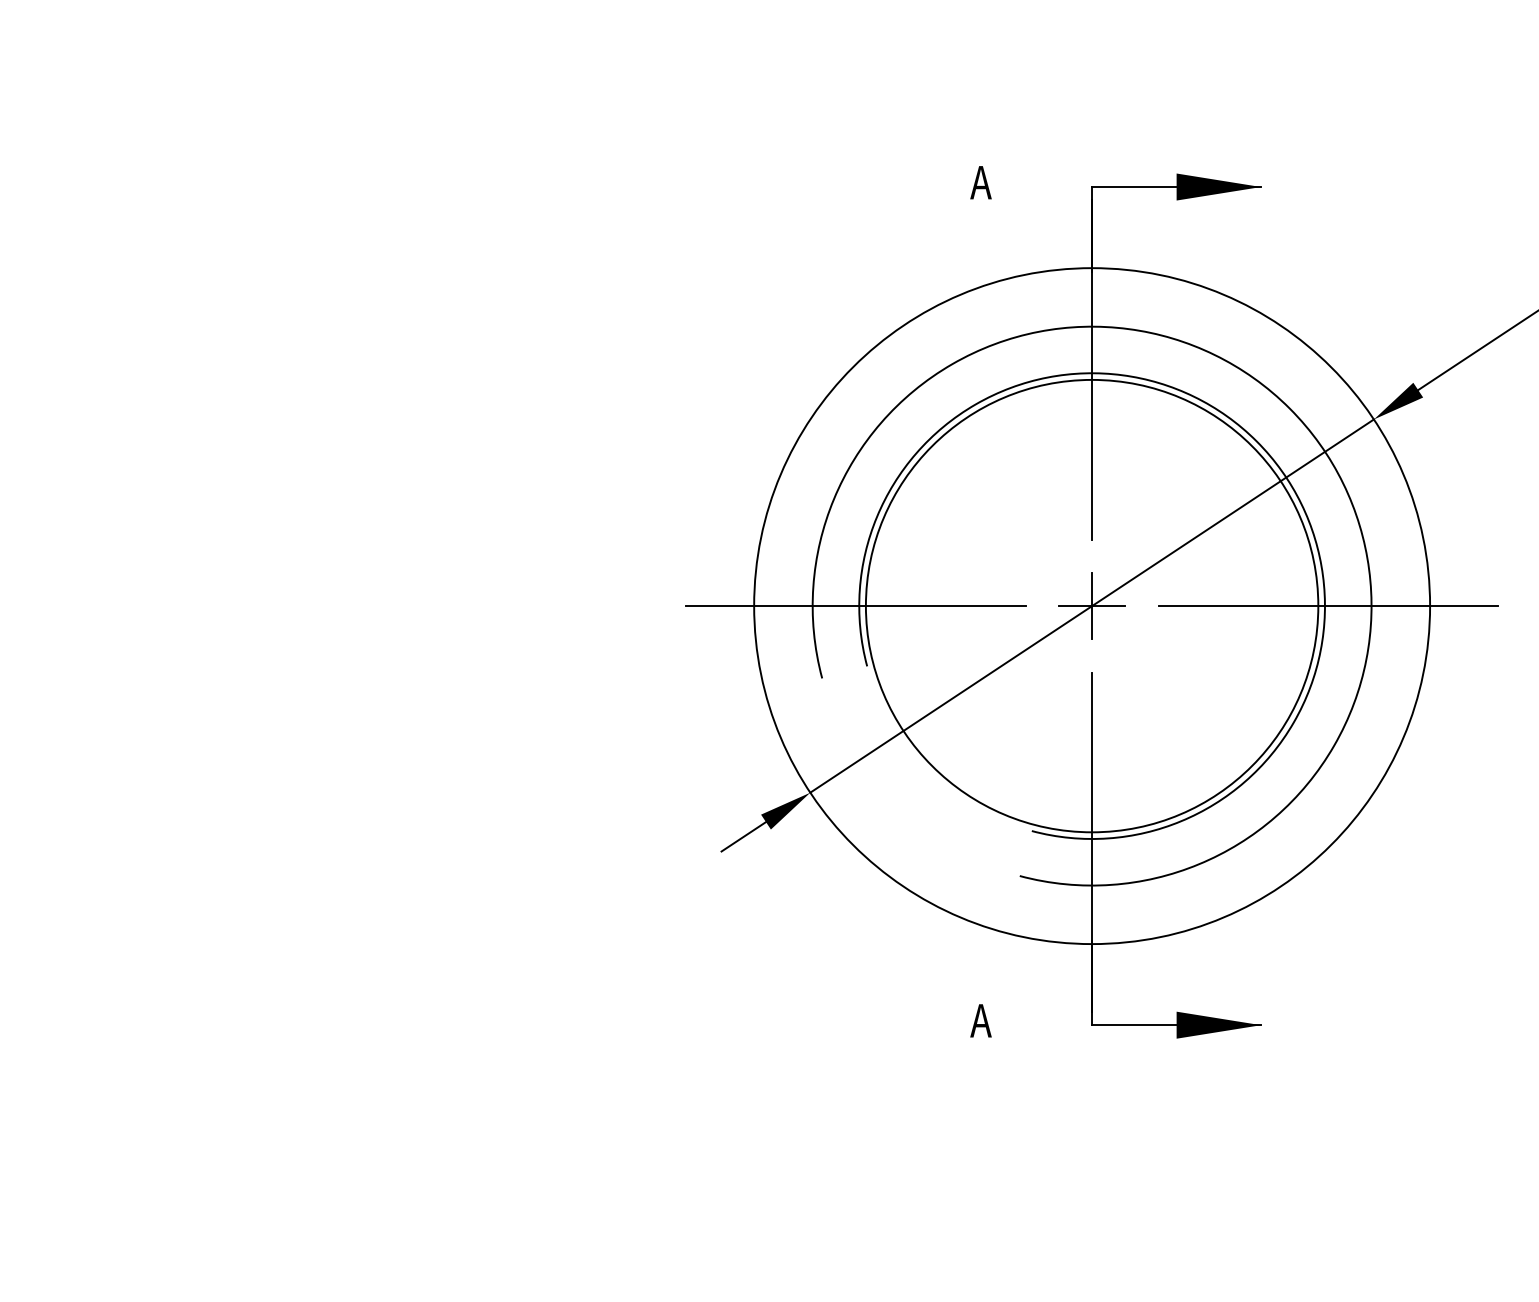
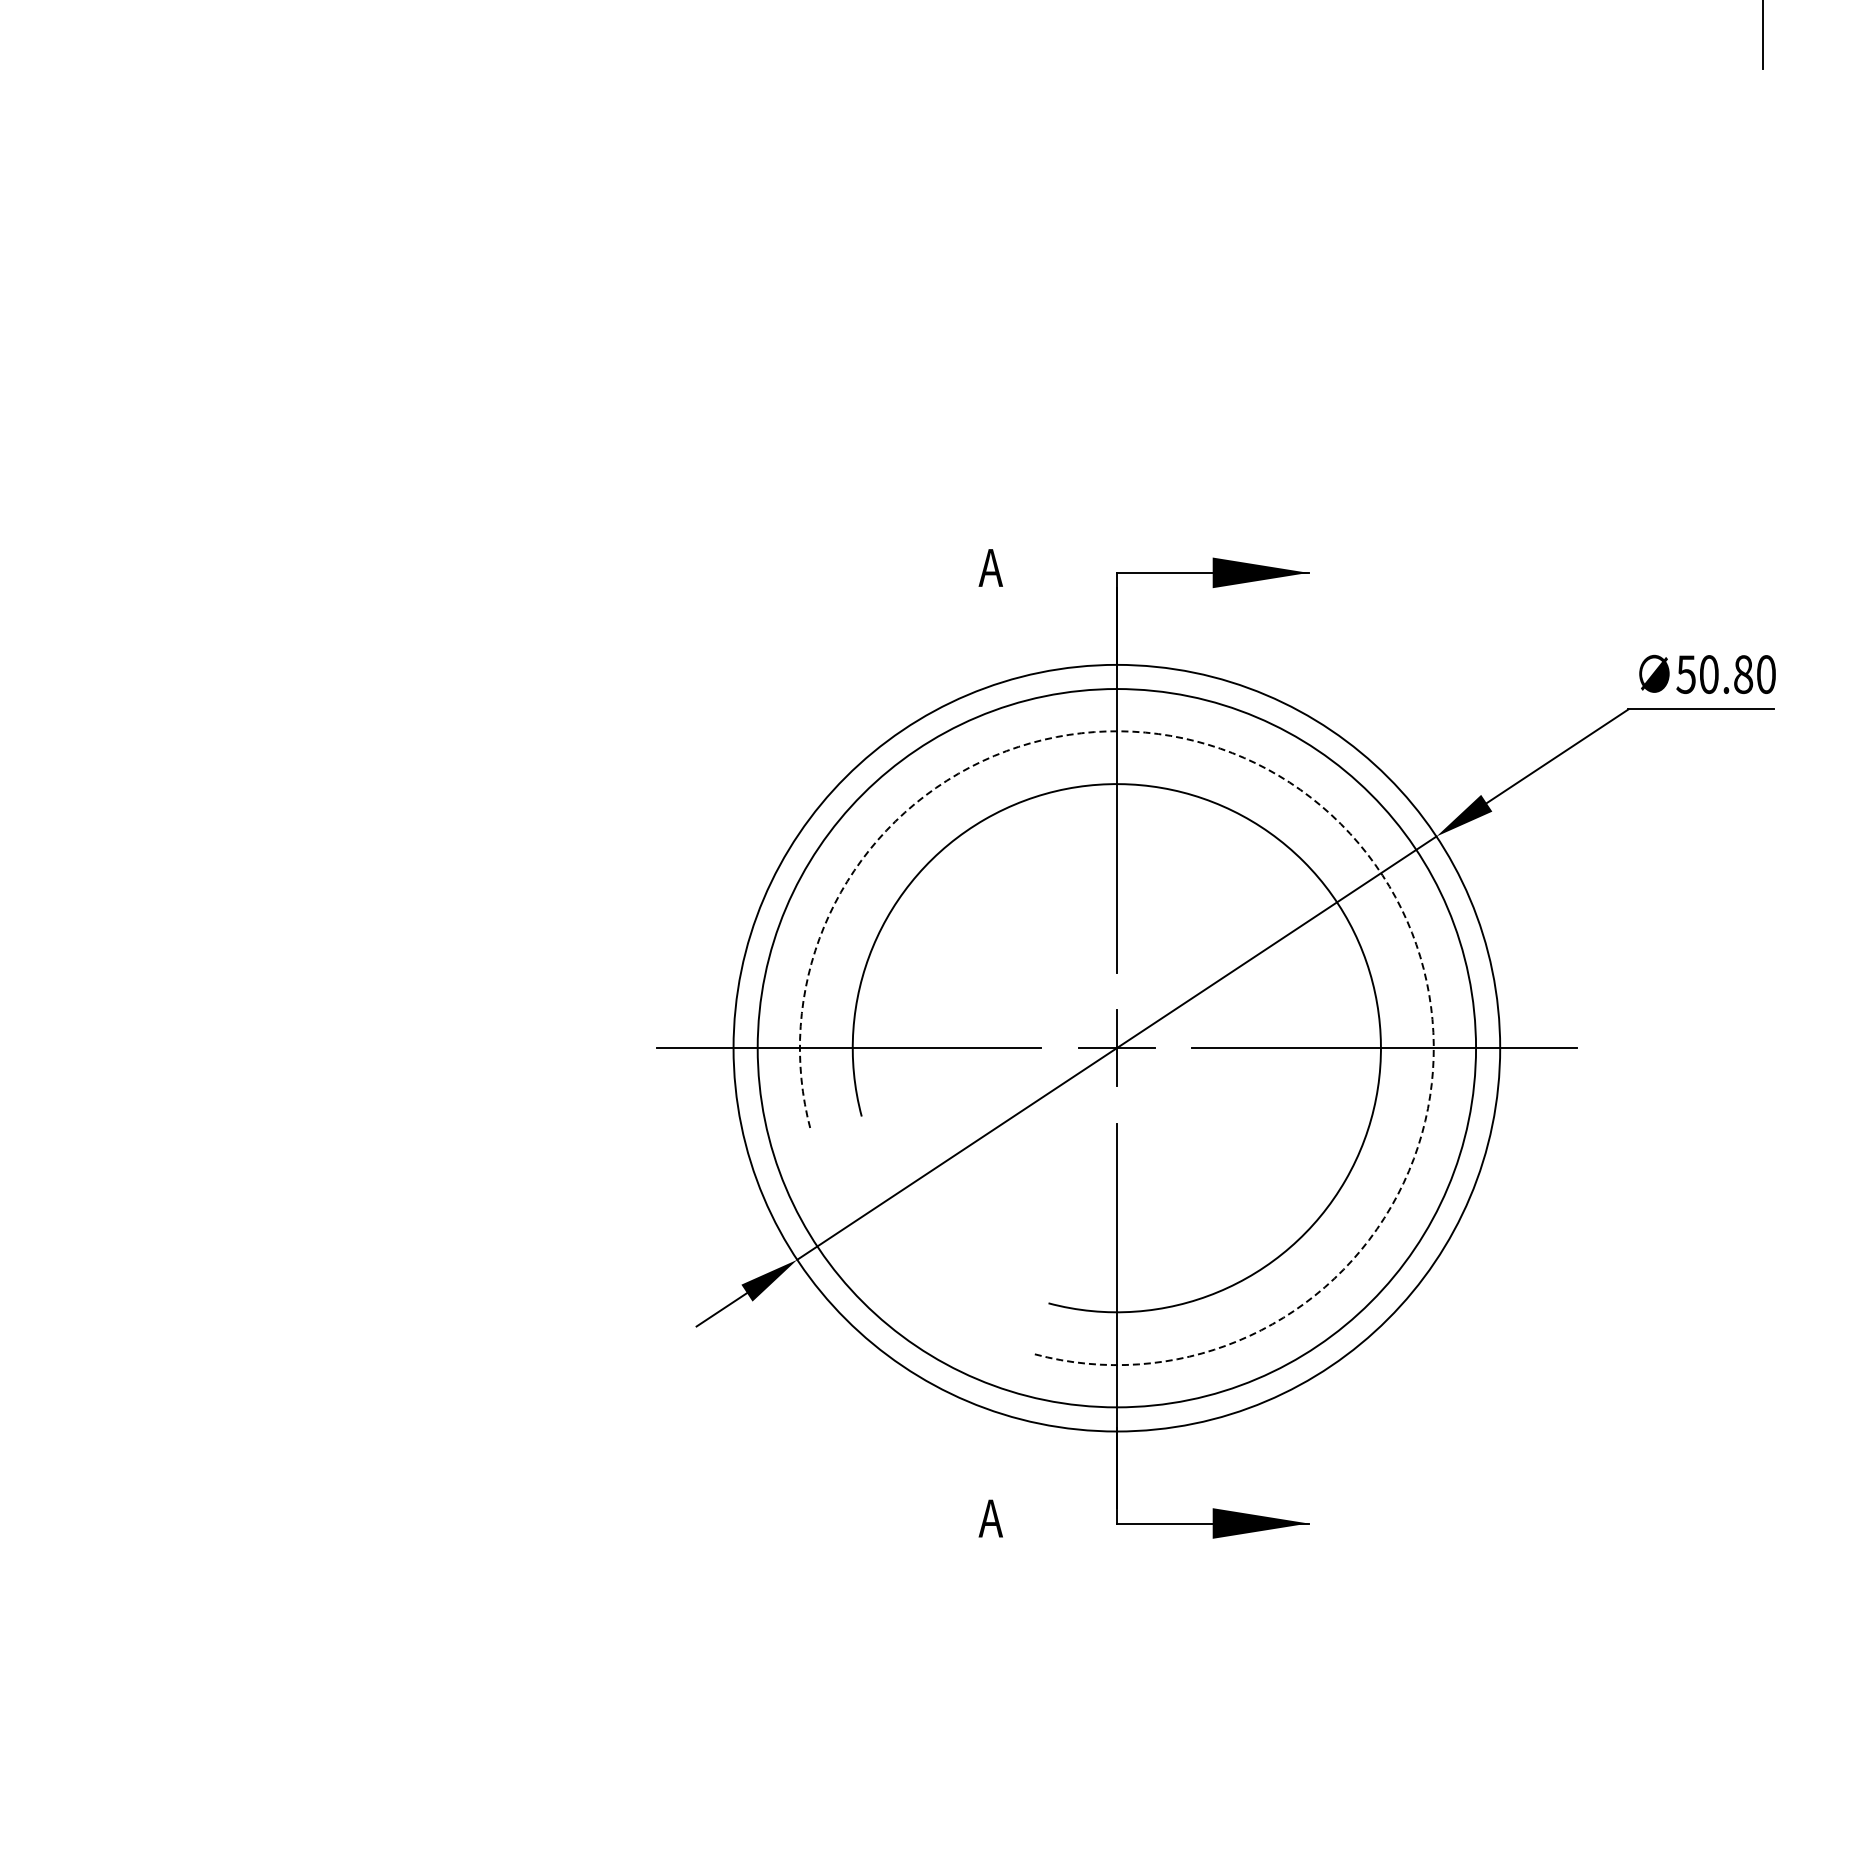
arc: (1289, 408) -> (1340, 824), solid -> dashed
circle: (1091, 605) -> (1116, 1047), size x1.4

